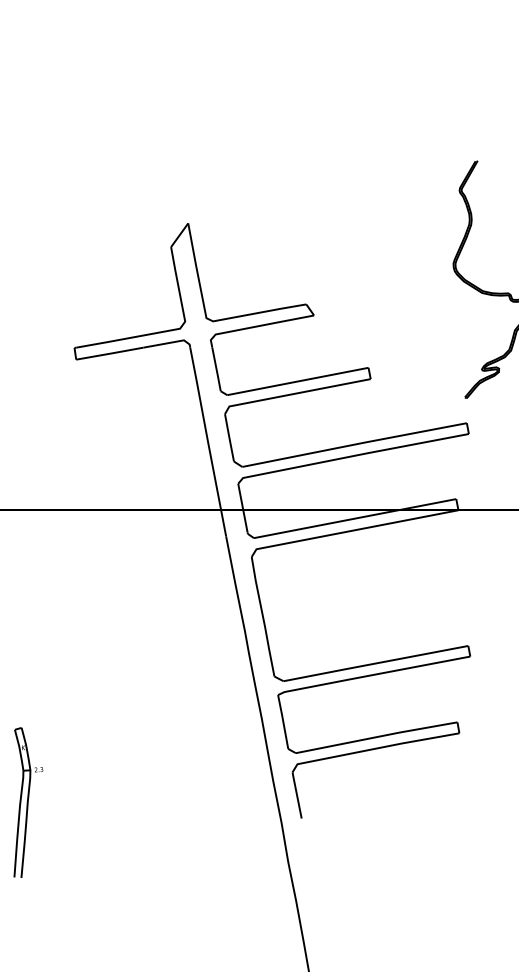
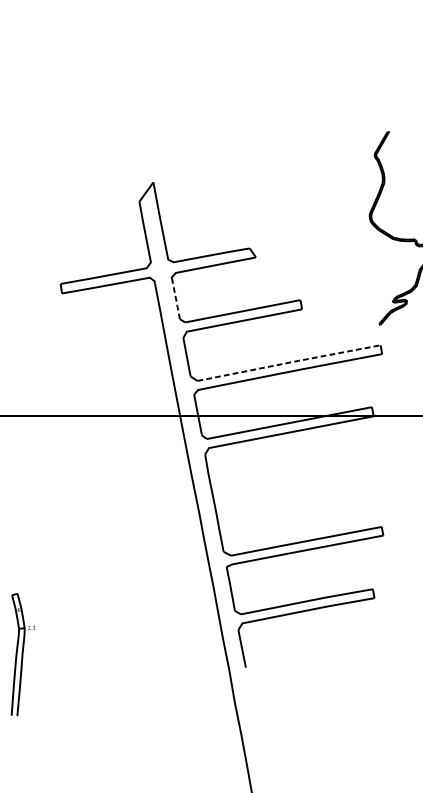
line: (216, 369) -> (176, 301), solid -> dashed
line: (355, 444) -> (289, 362), solid -> dashed

